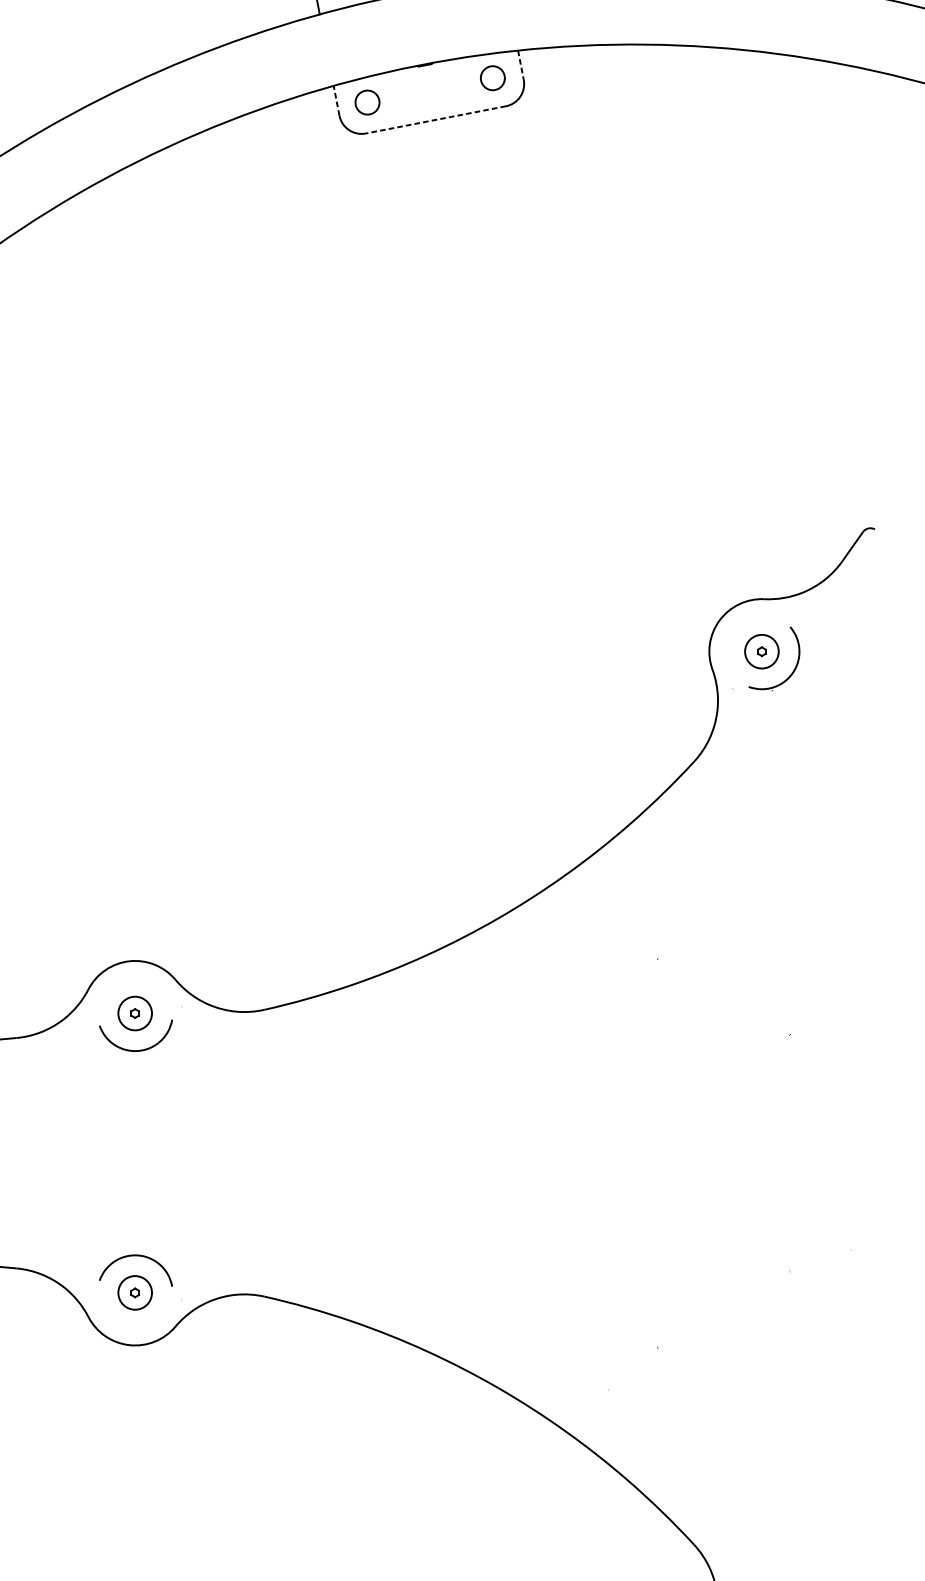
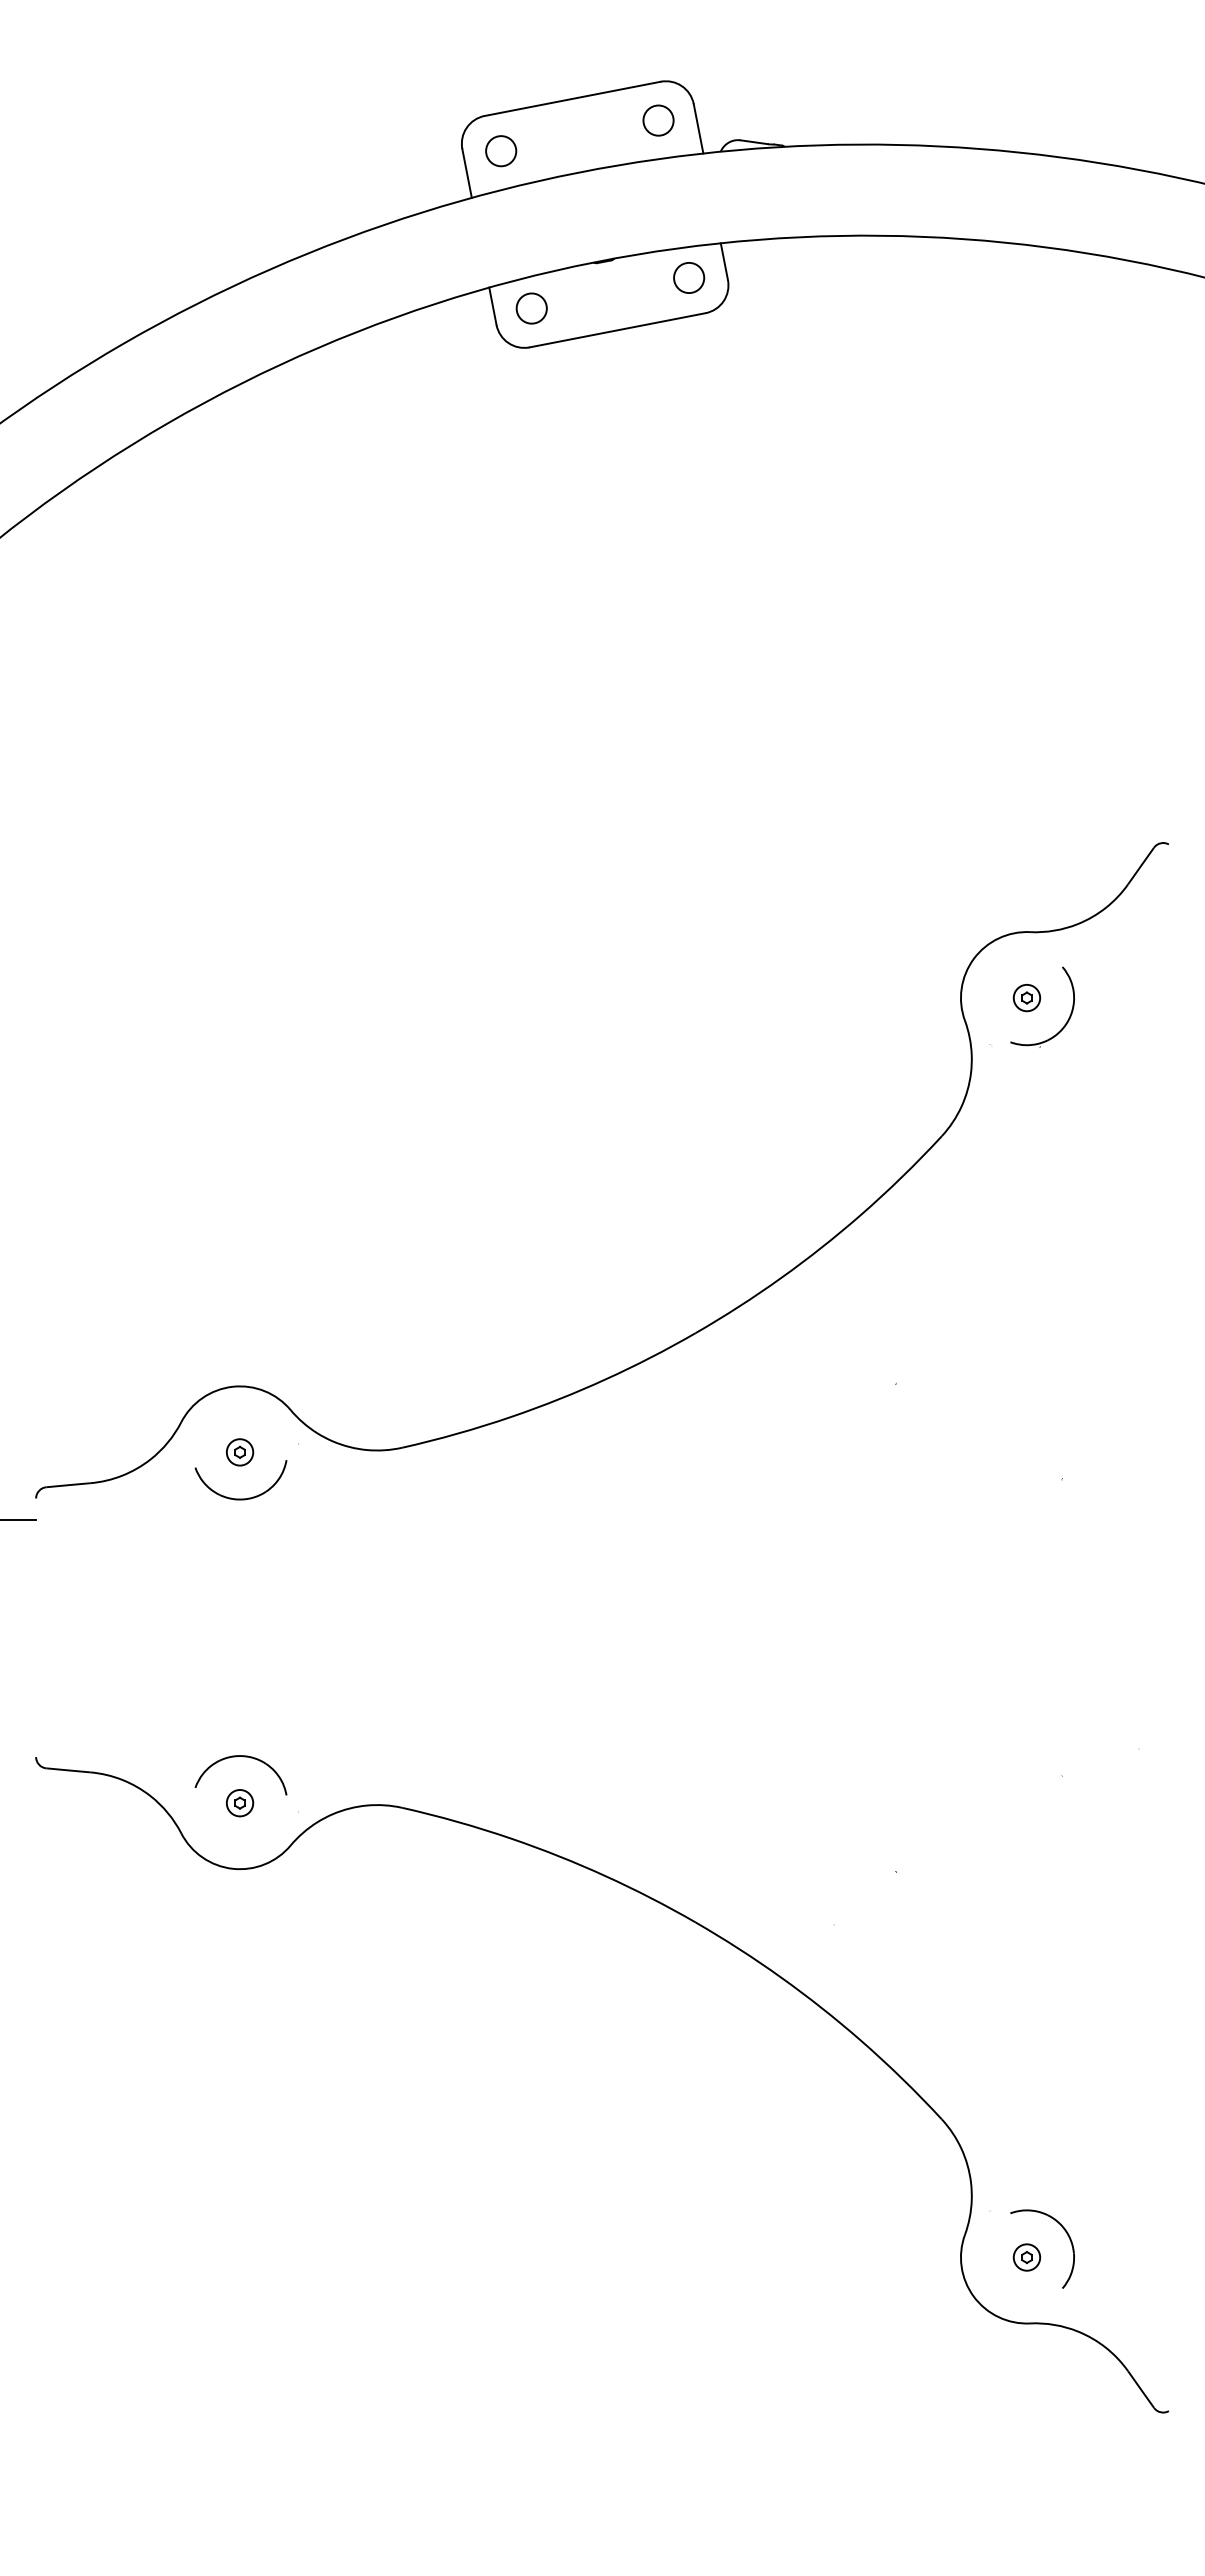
line: (521, 65) -> (724, 261), dashed -> solid
line: (336, 100) -> (492, 305), dashed -> solid
line: (435, 120) -> (617, 330), dashed -> solid
circle: (761, 651) -> (1026, 997), size x0.62
circle: (134, 1013) -> (239, 1452), size x0.62
circle: (134, 1293) -> (239, 1803), size x0.62

